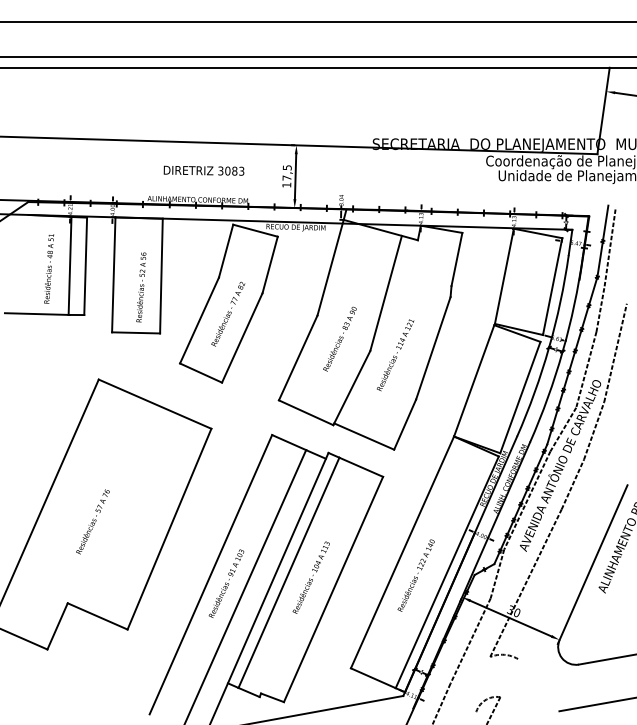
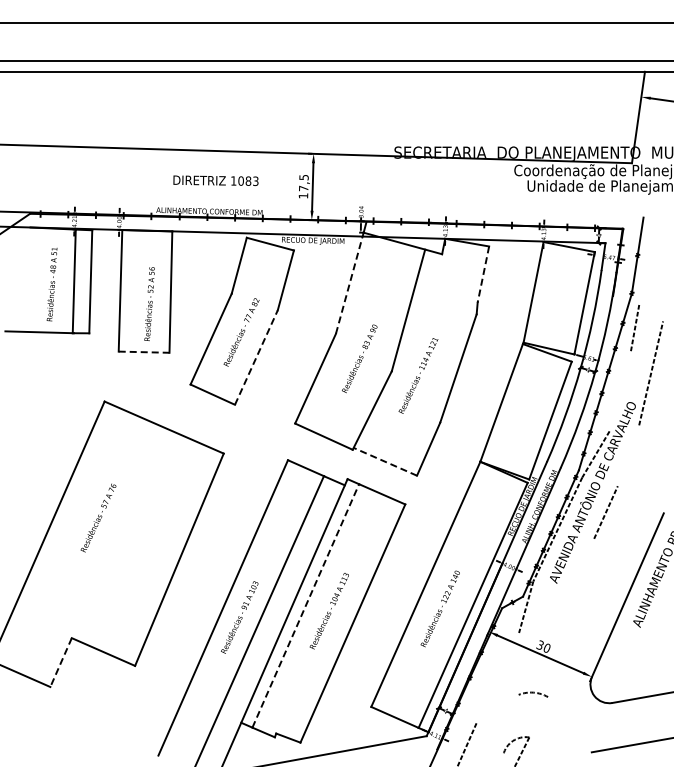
text: (220, 170) -> (233, 180), 3083 -> 1083
line: (610, 246) -> (645, 260), removed
line: (457, 259) -> (483, 274), solid -> dashed
line: (330, 266) -> (349, 282), solid -> dashed
line: (136, 333) -> (144, 352), solid -> dashed
line: (242, 337) -> (256, 357), solid -> dashed
line: (585, 370) -> (619, 391), removed
line: (594, 430) -> (628, 455), removed
line: (364, 436) -> (385, 461), solid -> dashed
text: (92, 521) -> (98, 517), moved
line: (288, 572) -> (305, 605), solid -> dashed
line: (526, 582) -> (556, 616), removed
line: (57, 626) -> (61, 662), solid -> dashed
line: (470, 640) -> (497, 677), removed

